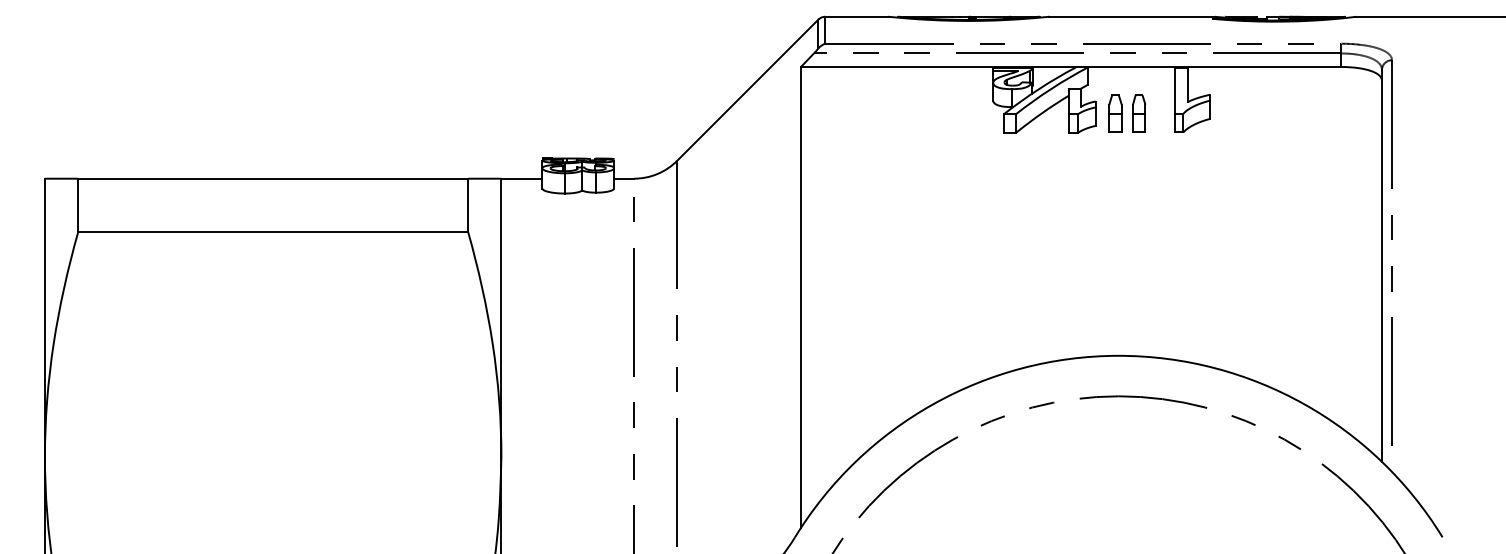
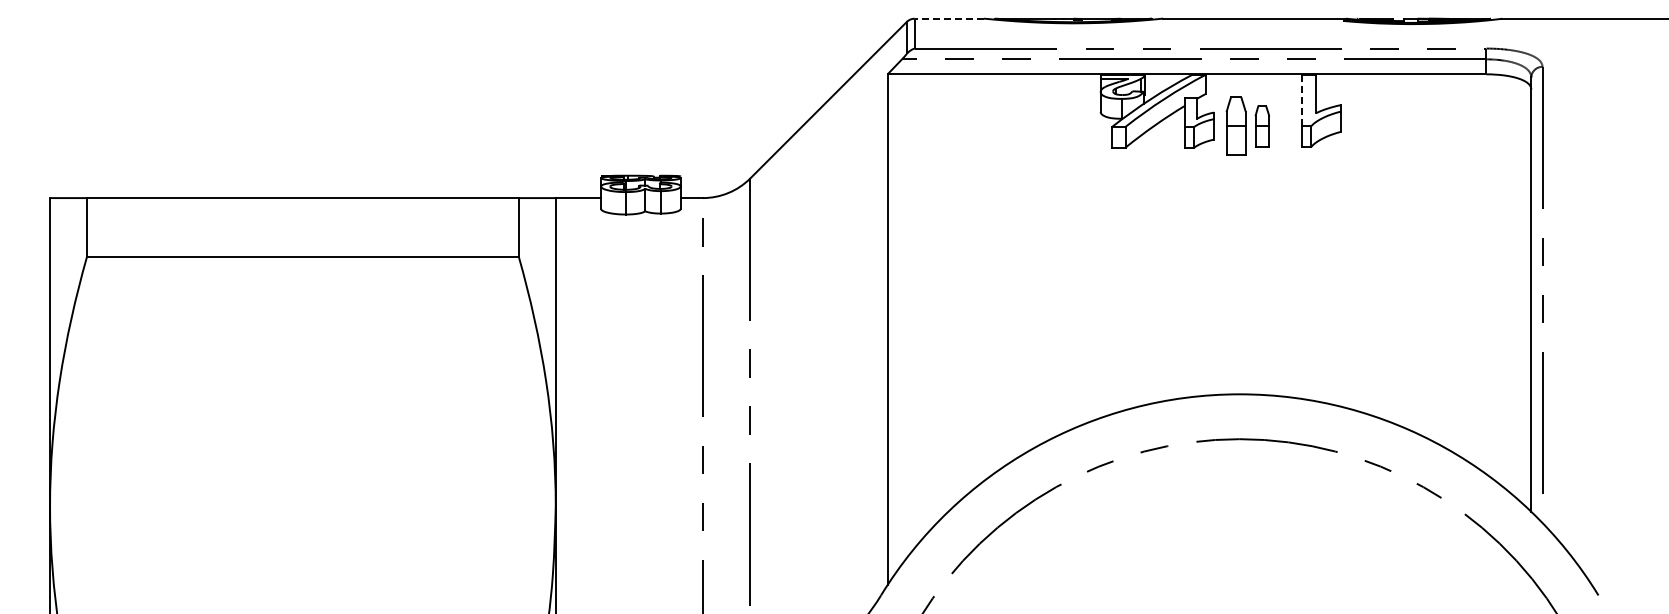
line: (856, 16) -> (949, 18), solid -> dashed
line: (1175, 91) -> (1302, 101), solid -> dashed
part: (1114, 114) -> (1235, 126), size x1.4

